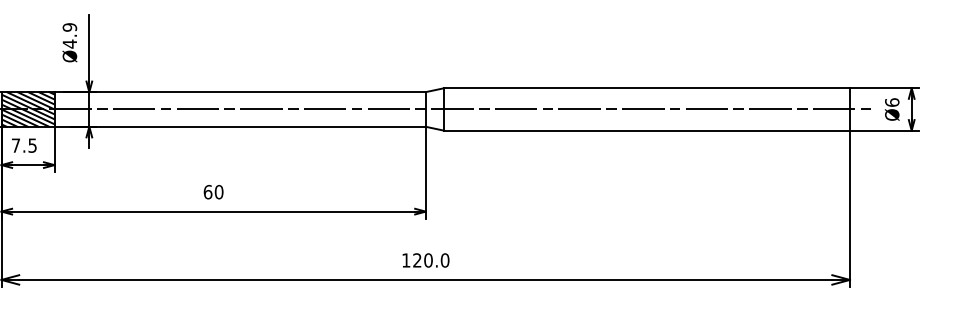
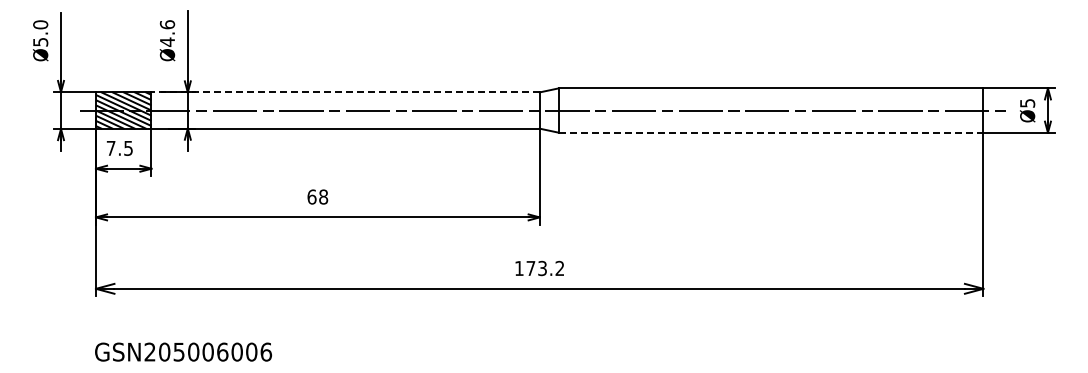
text: (69, 27) -> (167, 24), Ø4.9 -> Ø4.6
line: (240, 92) -> (345, 92), solid -> dashed
text: (892, 101) -> (1027, 102), Ø6 -> Ø5
line: (647, 130) -> (771, 132), solid -> dashed
text: (219, 191) -> (323, 196), 60 -> 68
text: (431, 260) -> (545, 268), 120.0 -> 173.2

